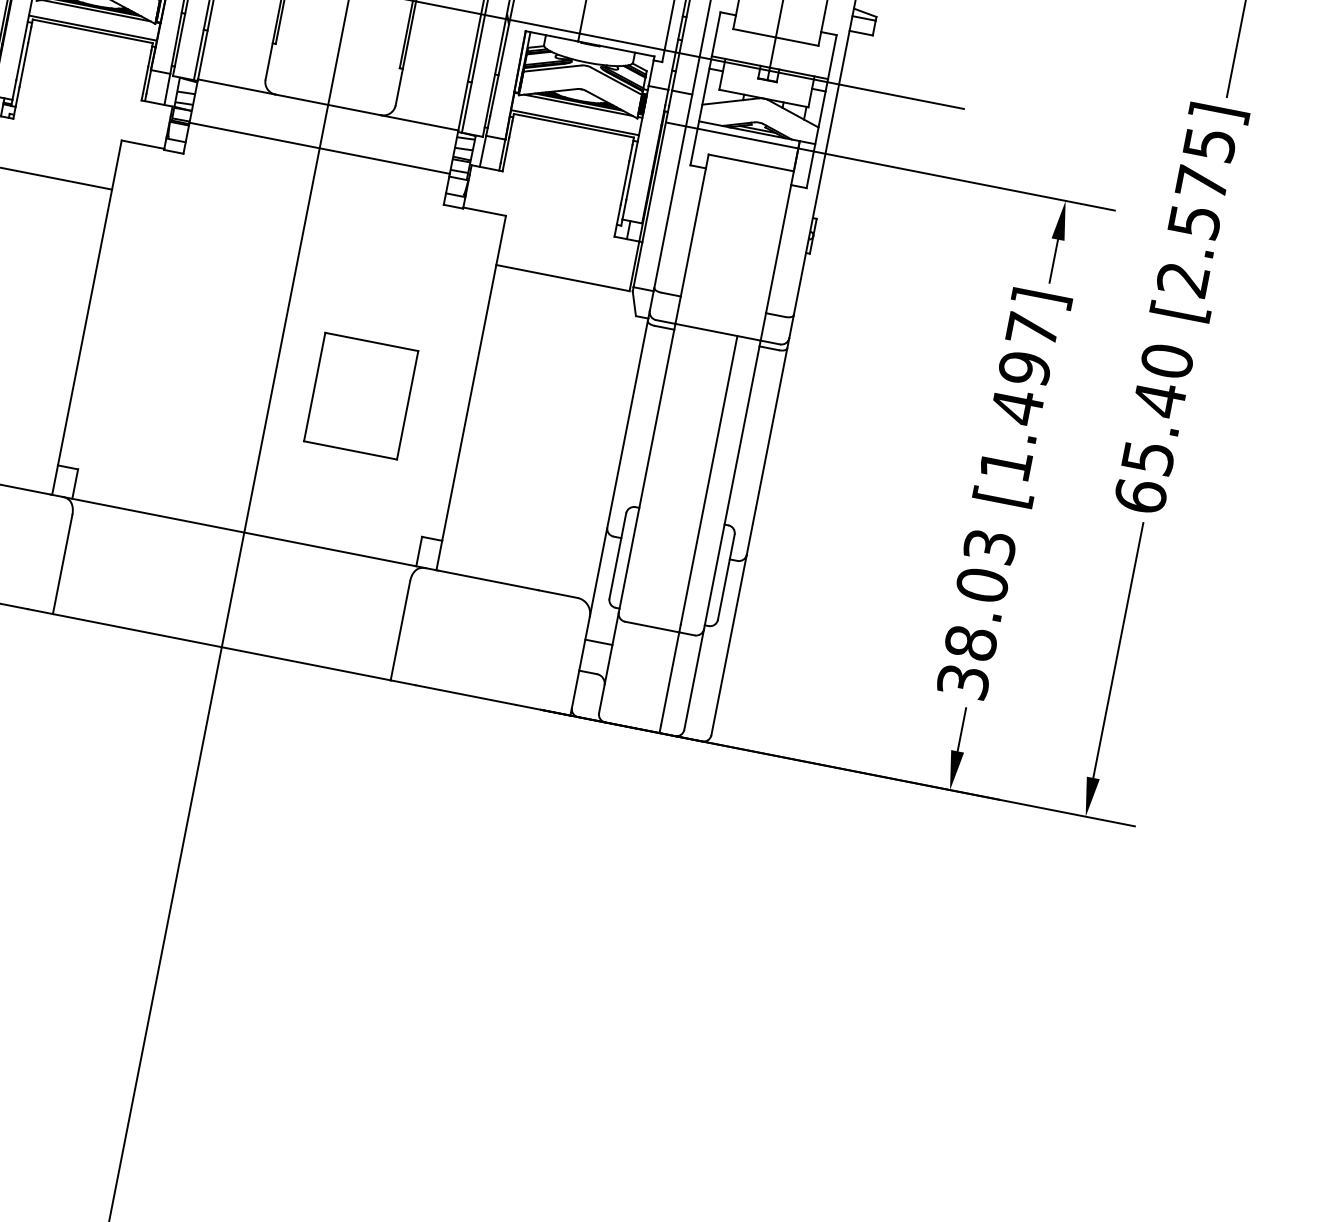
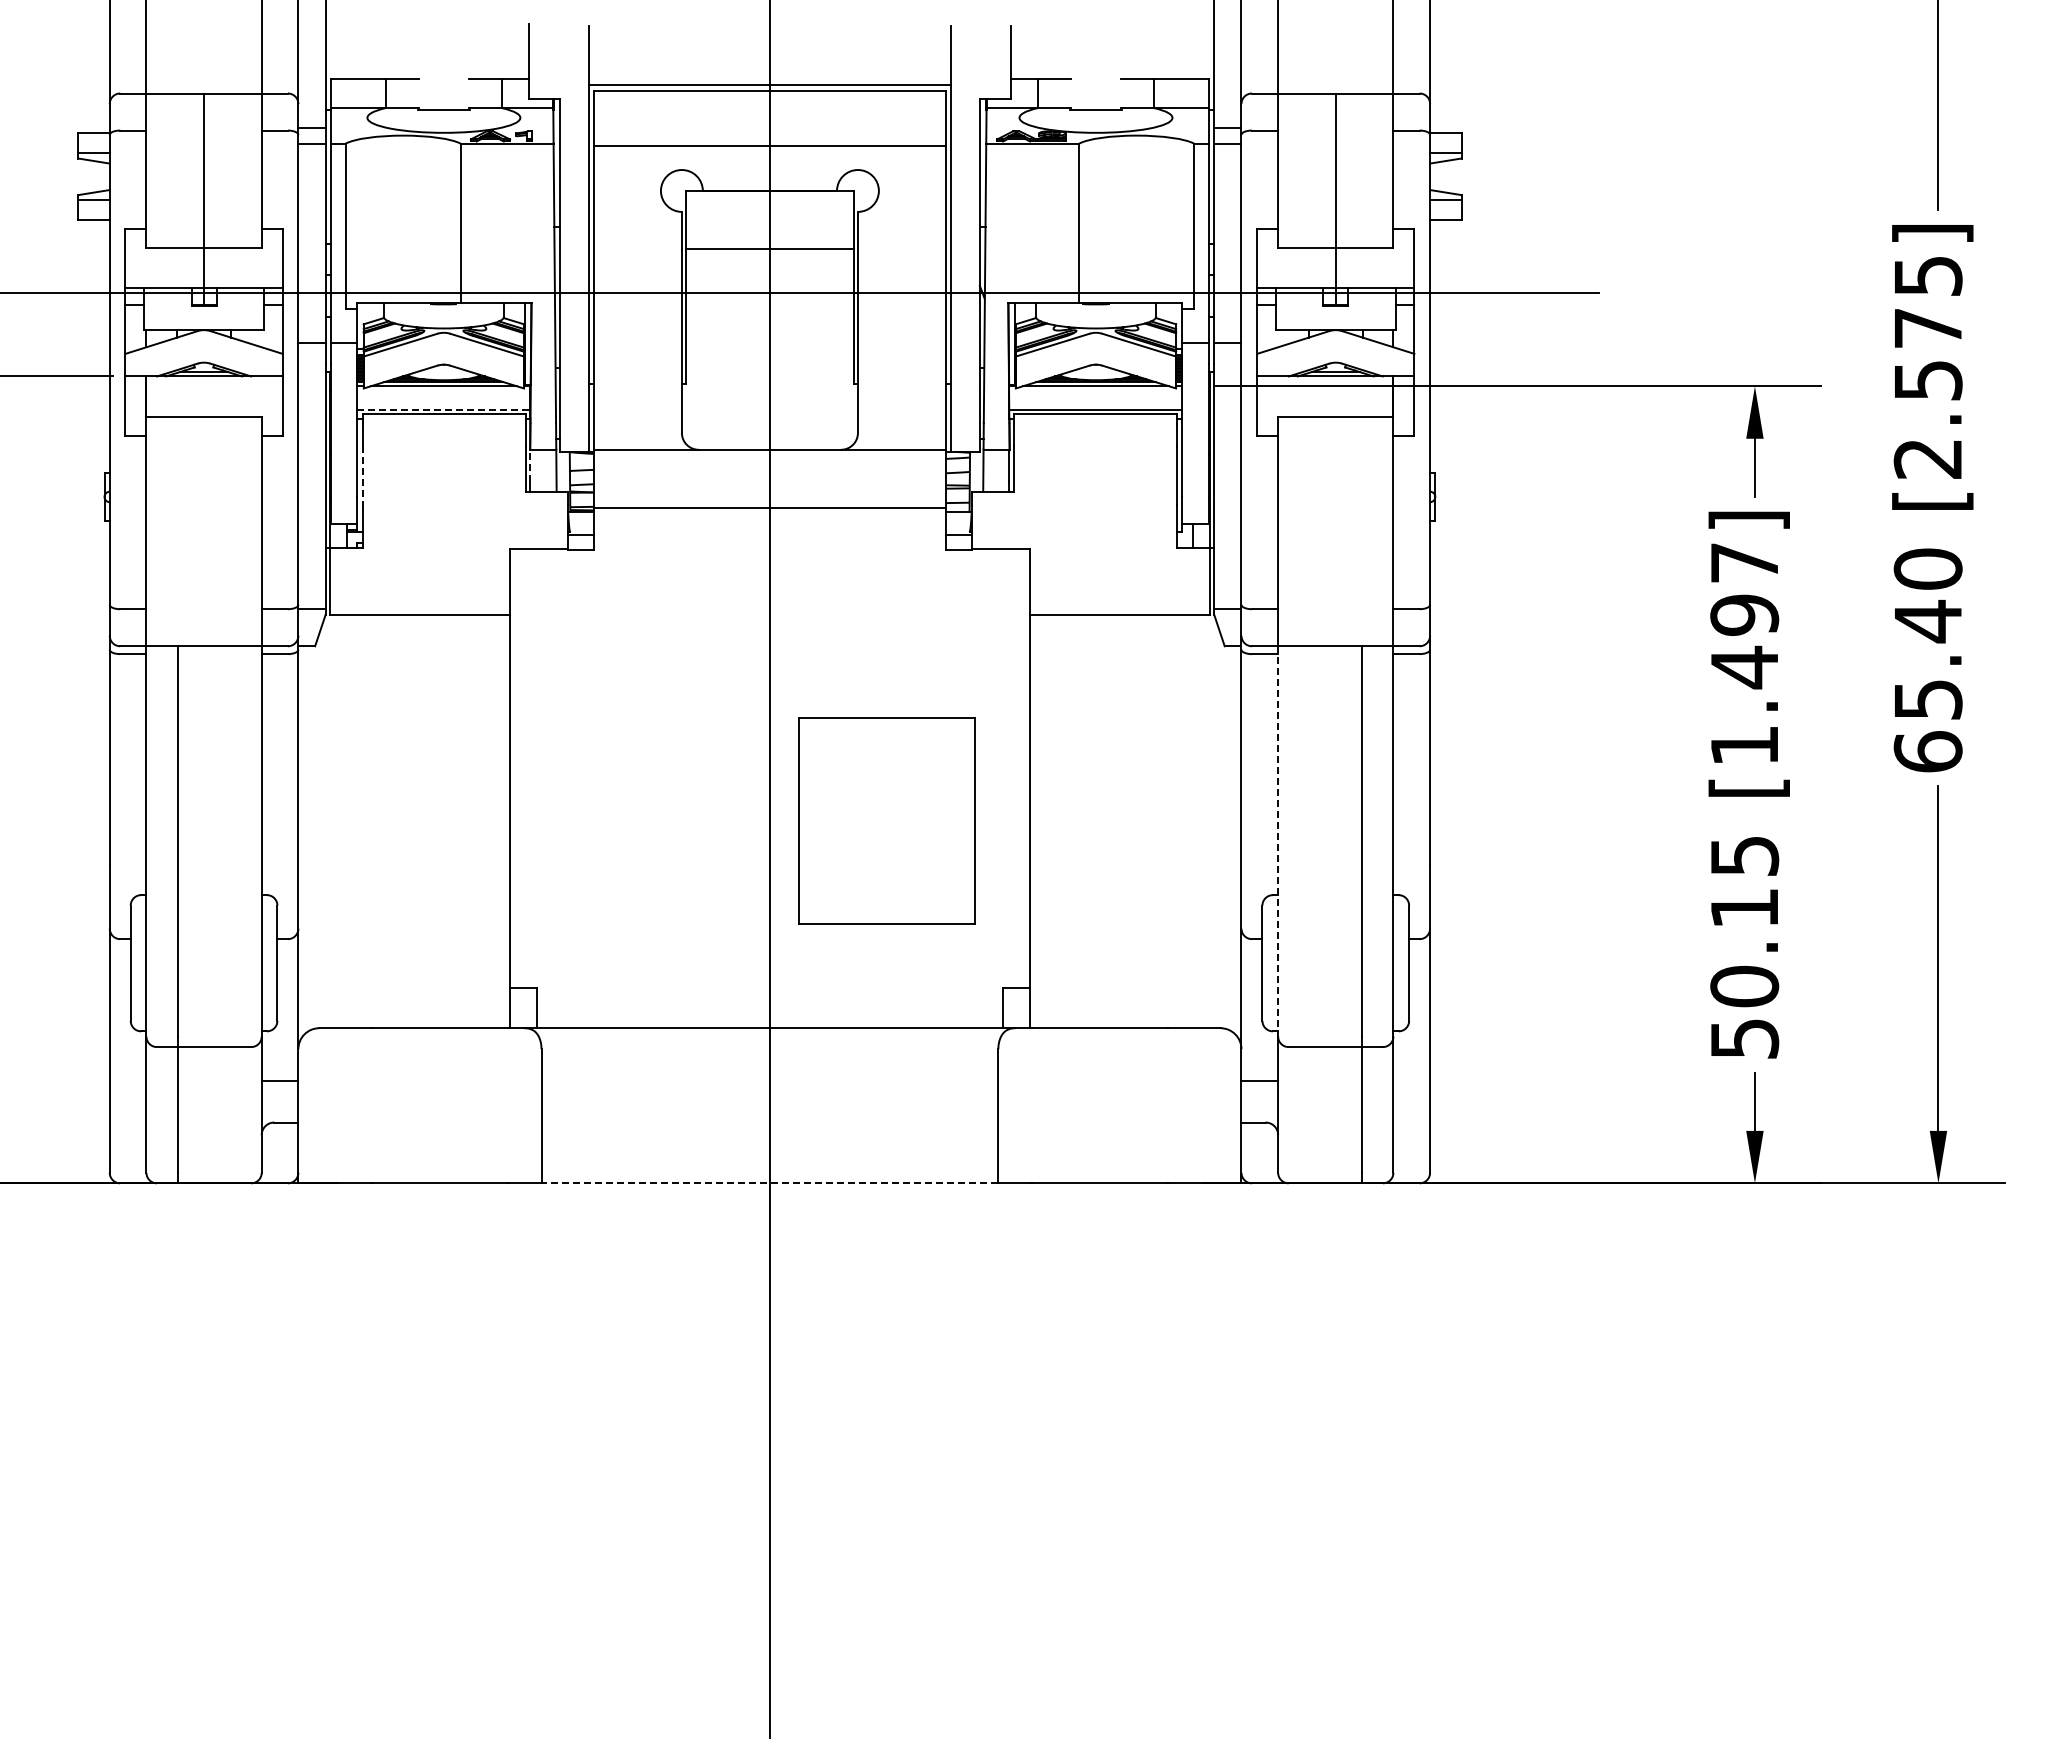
line: (92, 27) -> (443, 409), solid -> dashed
line: (24, 64) -> (363, 475), solid -> dashed
line: (148, 81) -> (530, 465), solid -> dashed
part: (360, 395) -> (886, 820), size x1.4
line: (647, 468) -> (1278, 841), solid -> dashed
text: (976, 614) -> (1744, 947), 38.03 -> 50.15
line: (221, 647) -> (769, 1183), solid -> dashed

